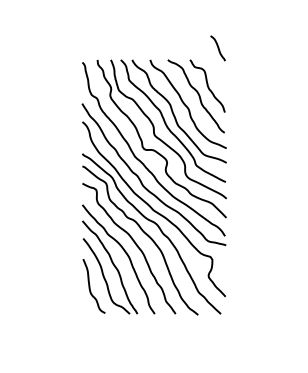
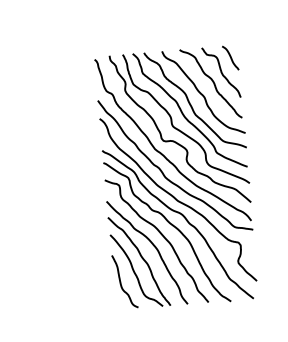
curve: (217, 48) -> (230, 58), moved

